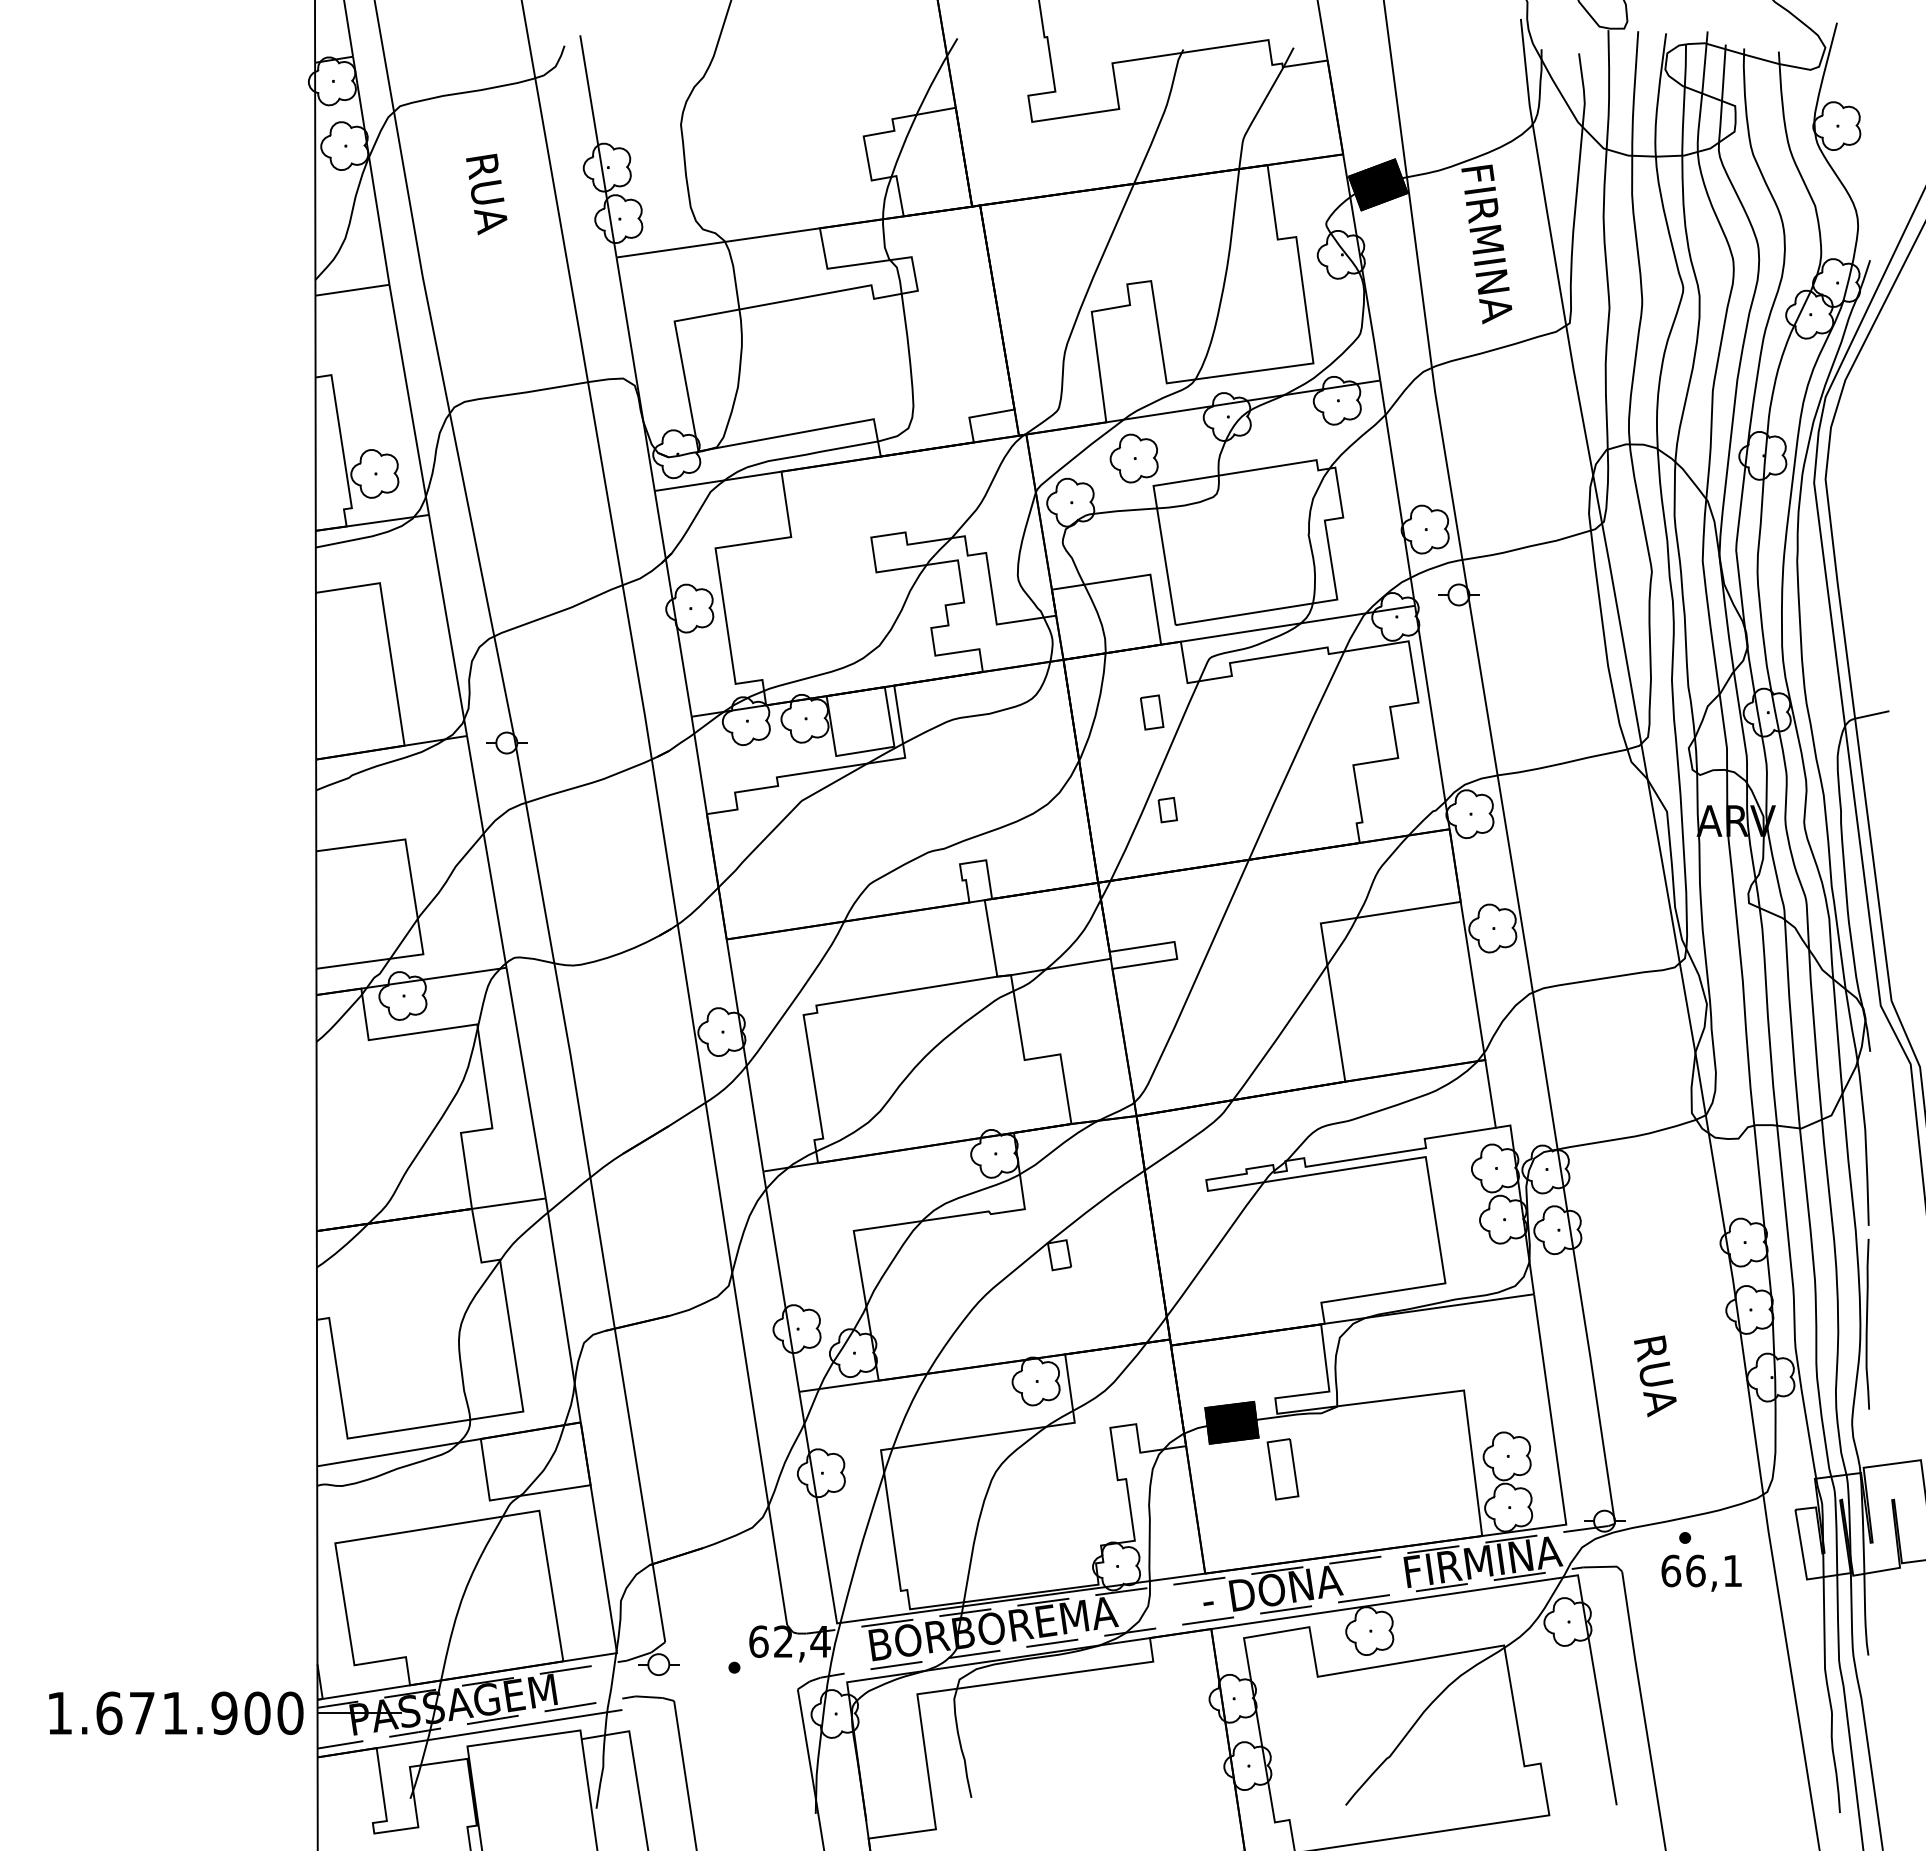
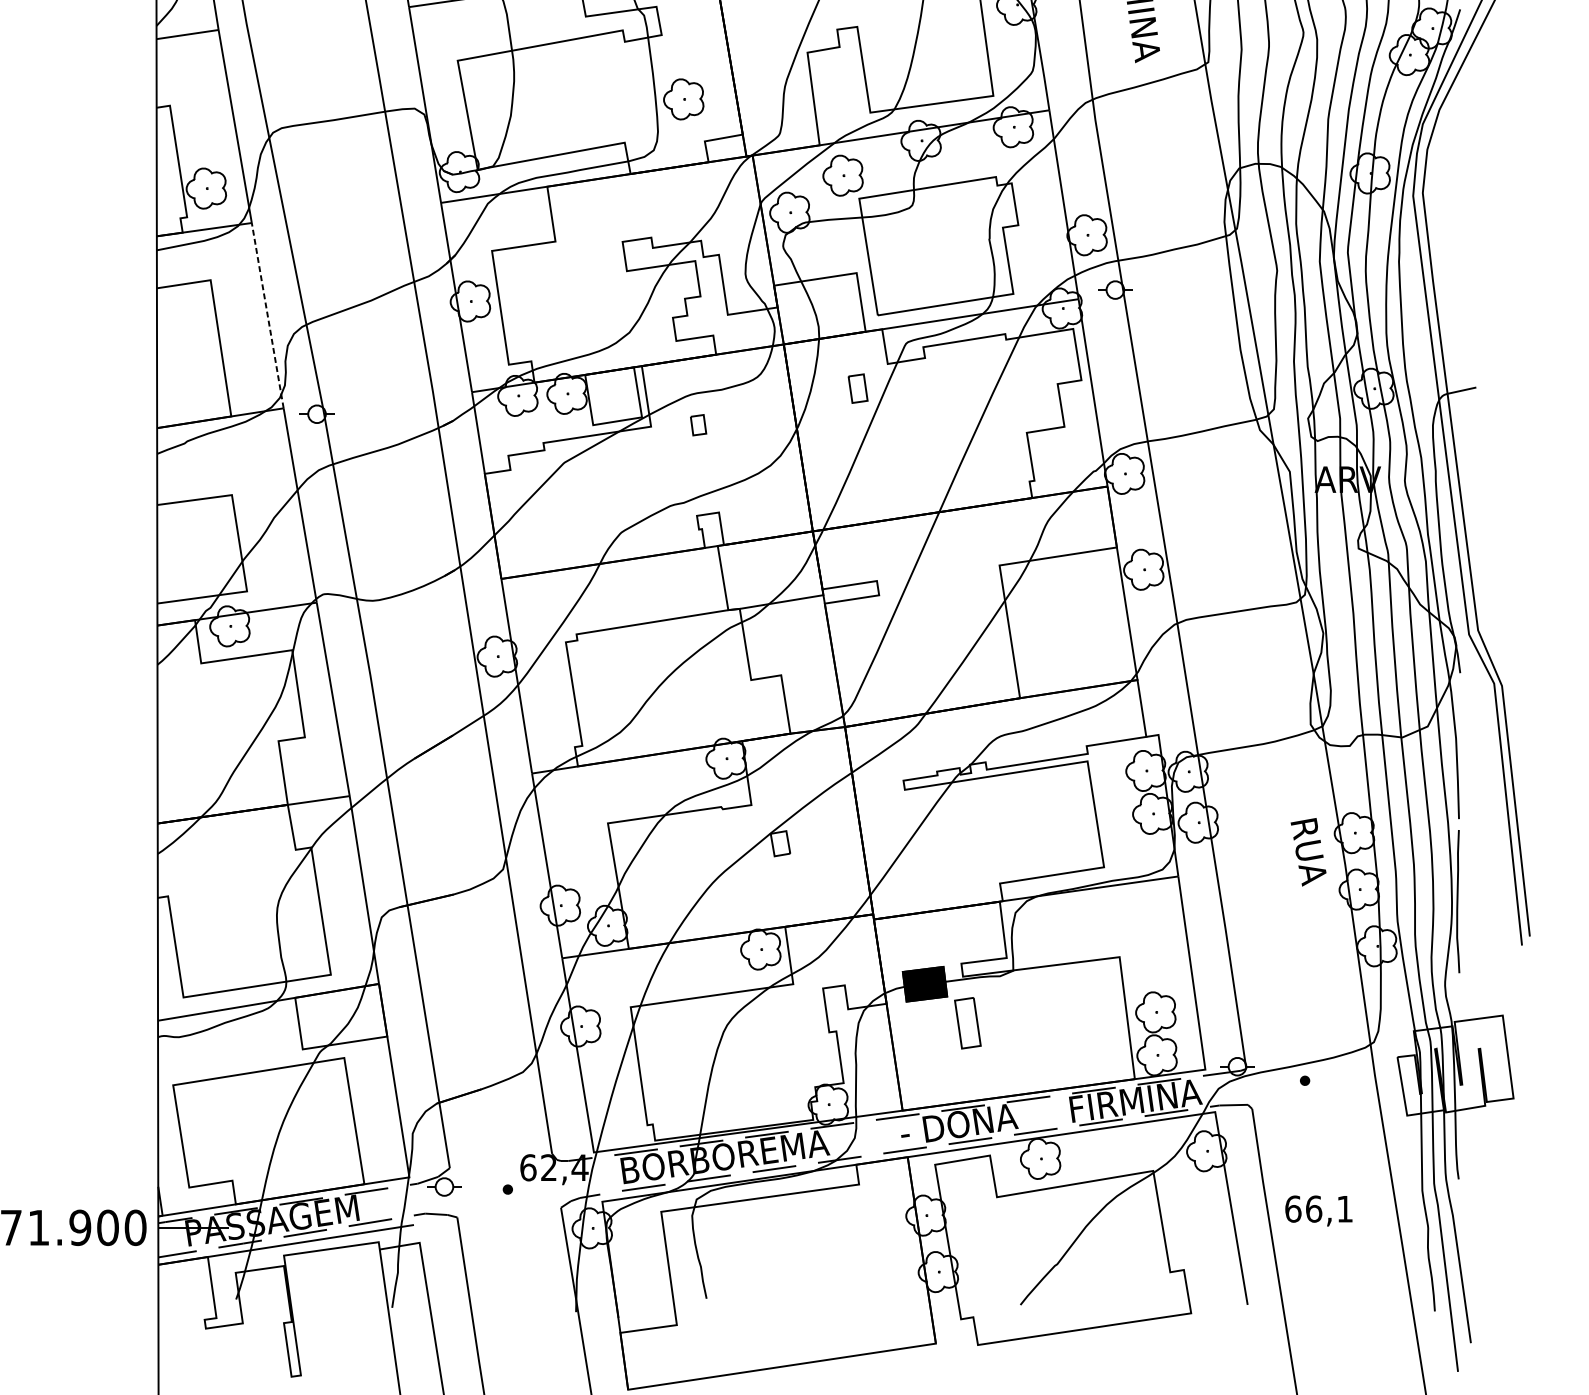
part: (943, 367) -> (683, 99), added
line: (447, 625) -> (267, 315), solid -> dashed
part: (1167, 810) -> (698, 425), moved
text: (1655, 1376) -> (1308, 852), moved
text: (1701, 1572) -> (1318, 1210), moved

